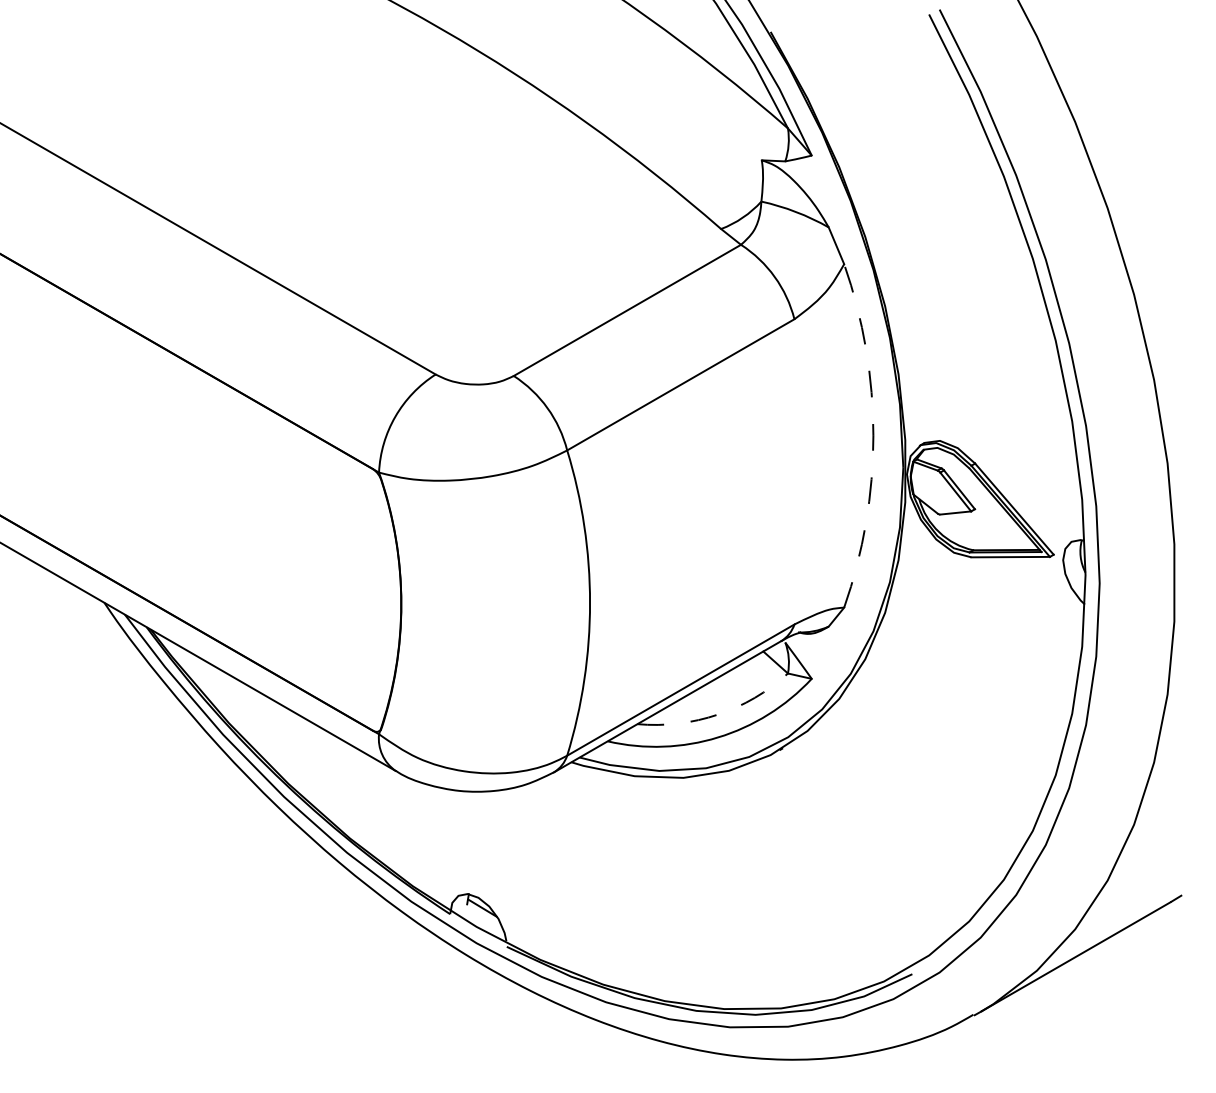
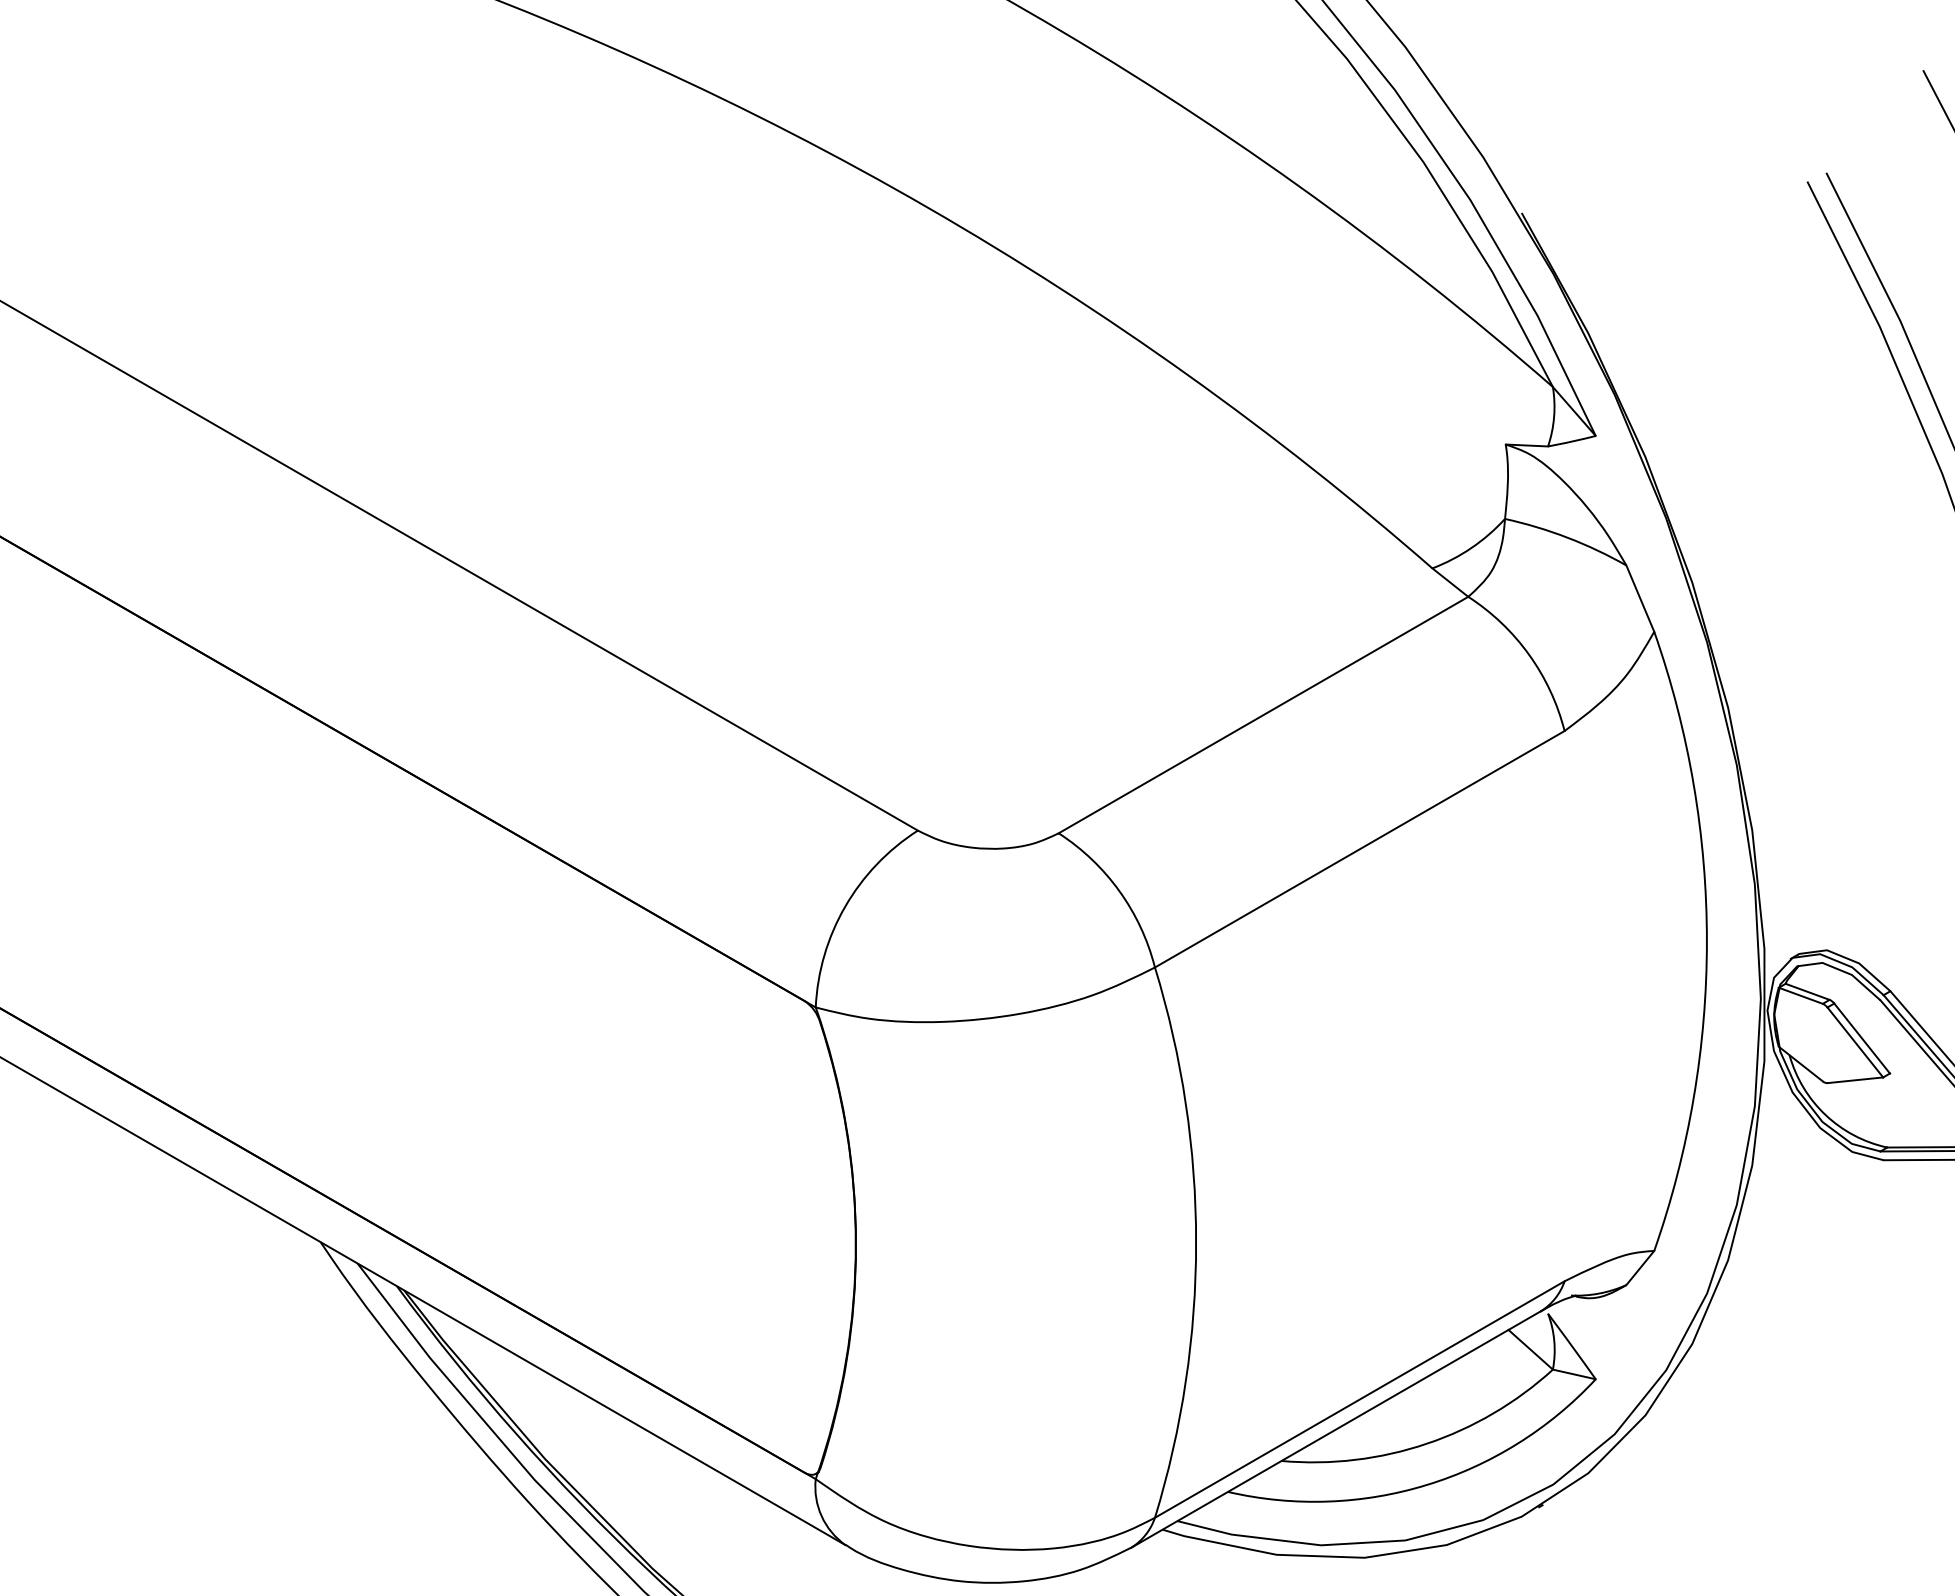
arc: (873, 435) -> (1707, 940), dashed -> solid
arc: (718, 714) -> (1427, 1443), dashed -> solid

